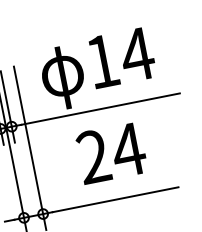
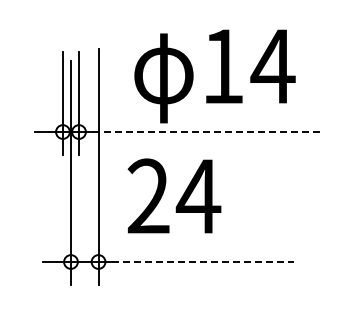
line: (100, 109) -> (207, 132), solid -> dashed
text: (111, 152) -> (174, 195), moved
line: (115, 200) -> (203, 262), solid -> dashed

